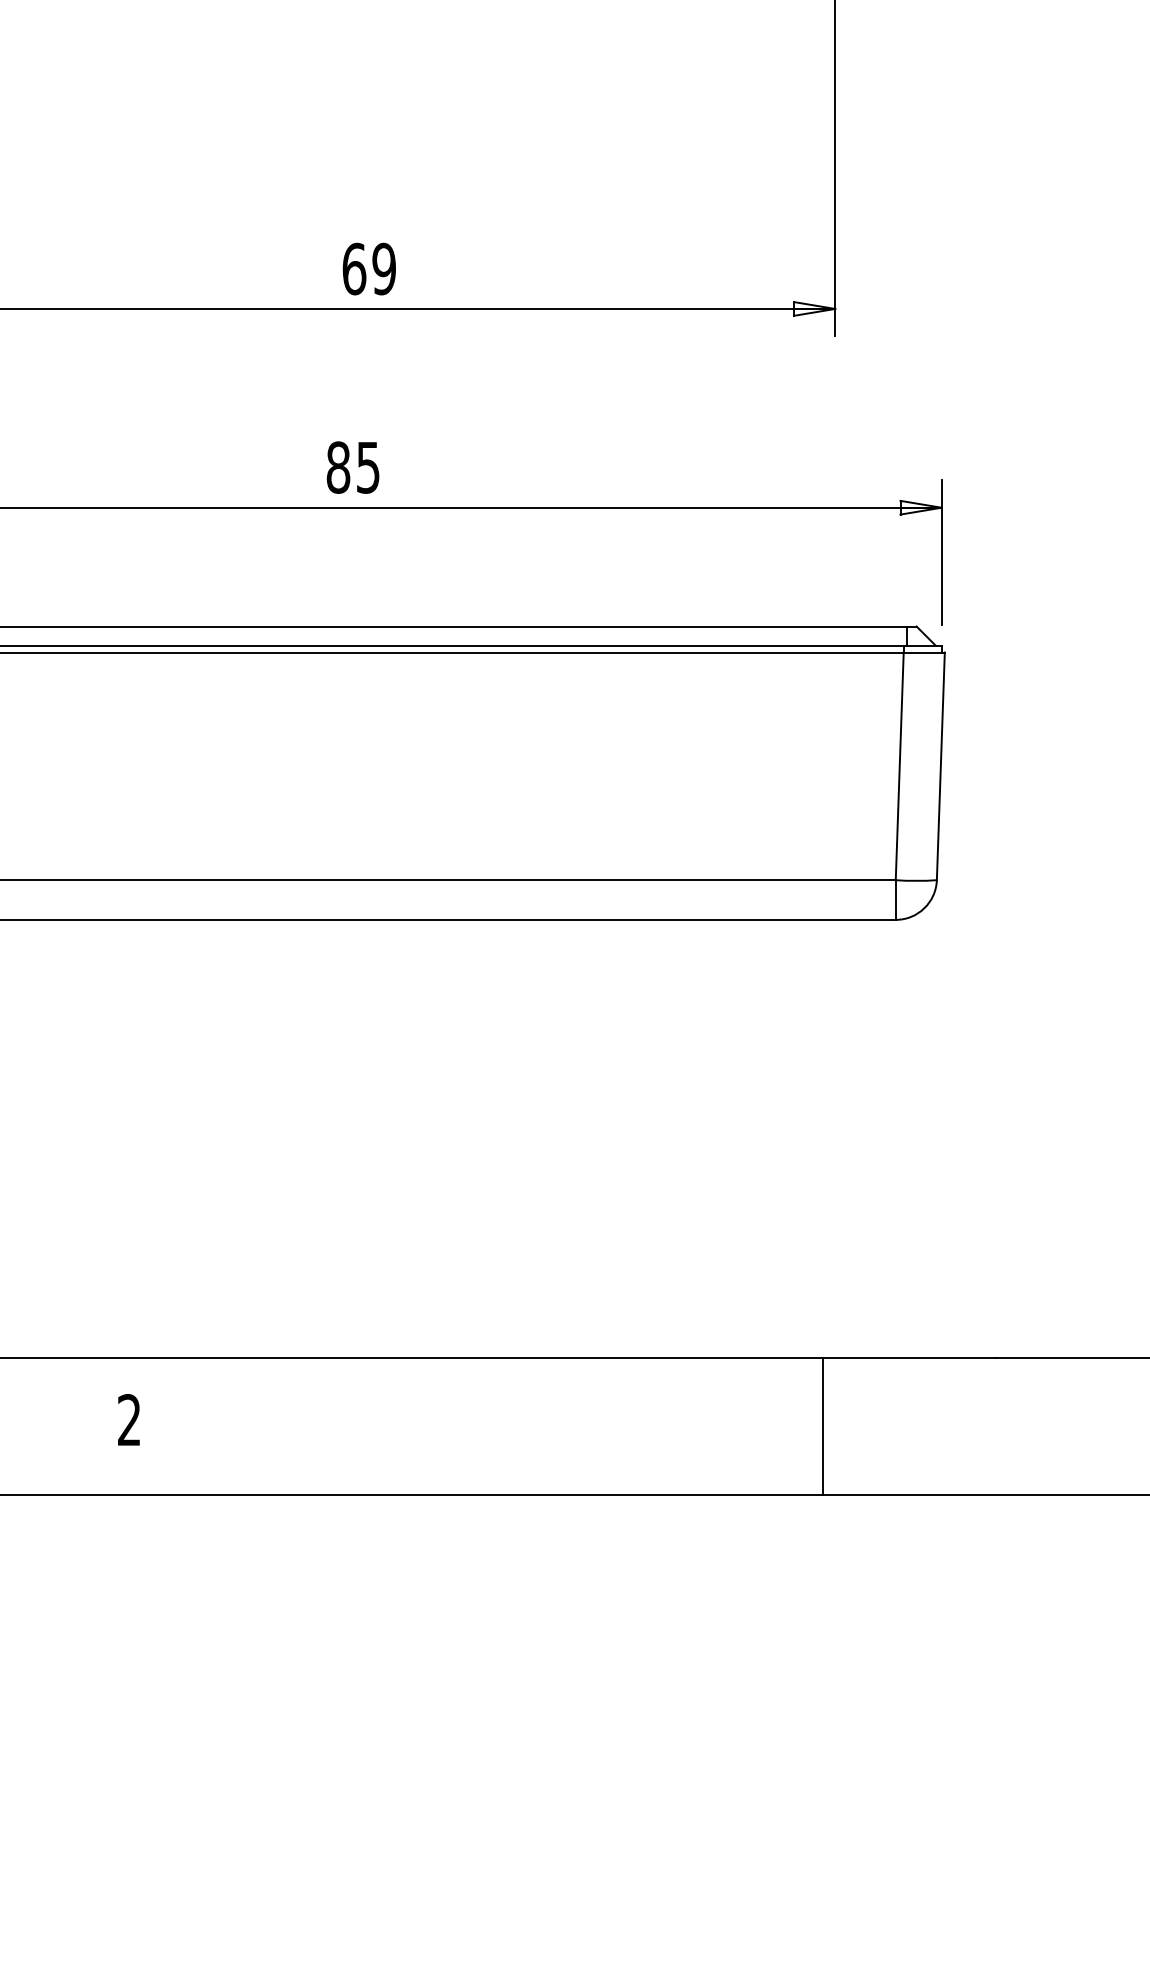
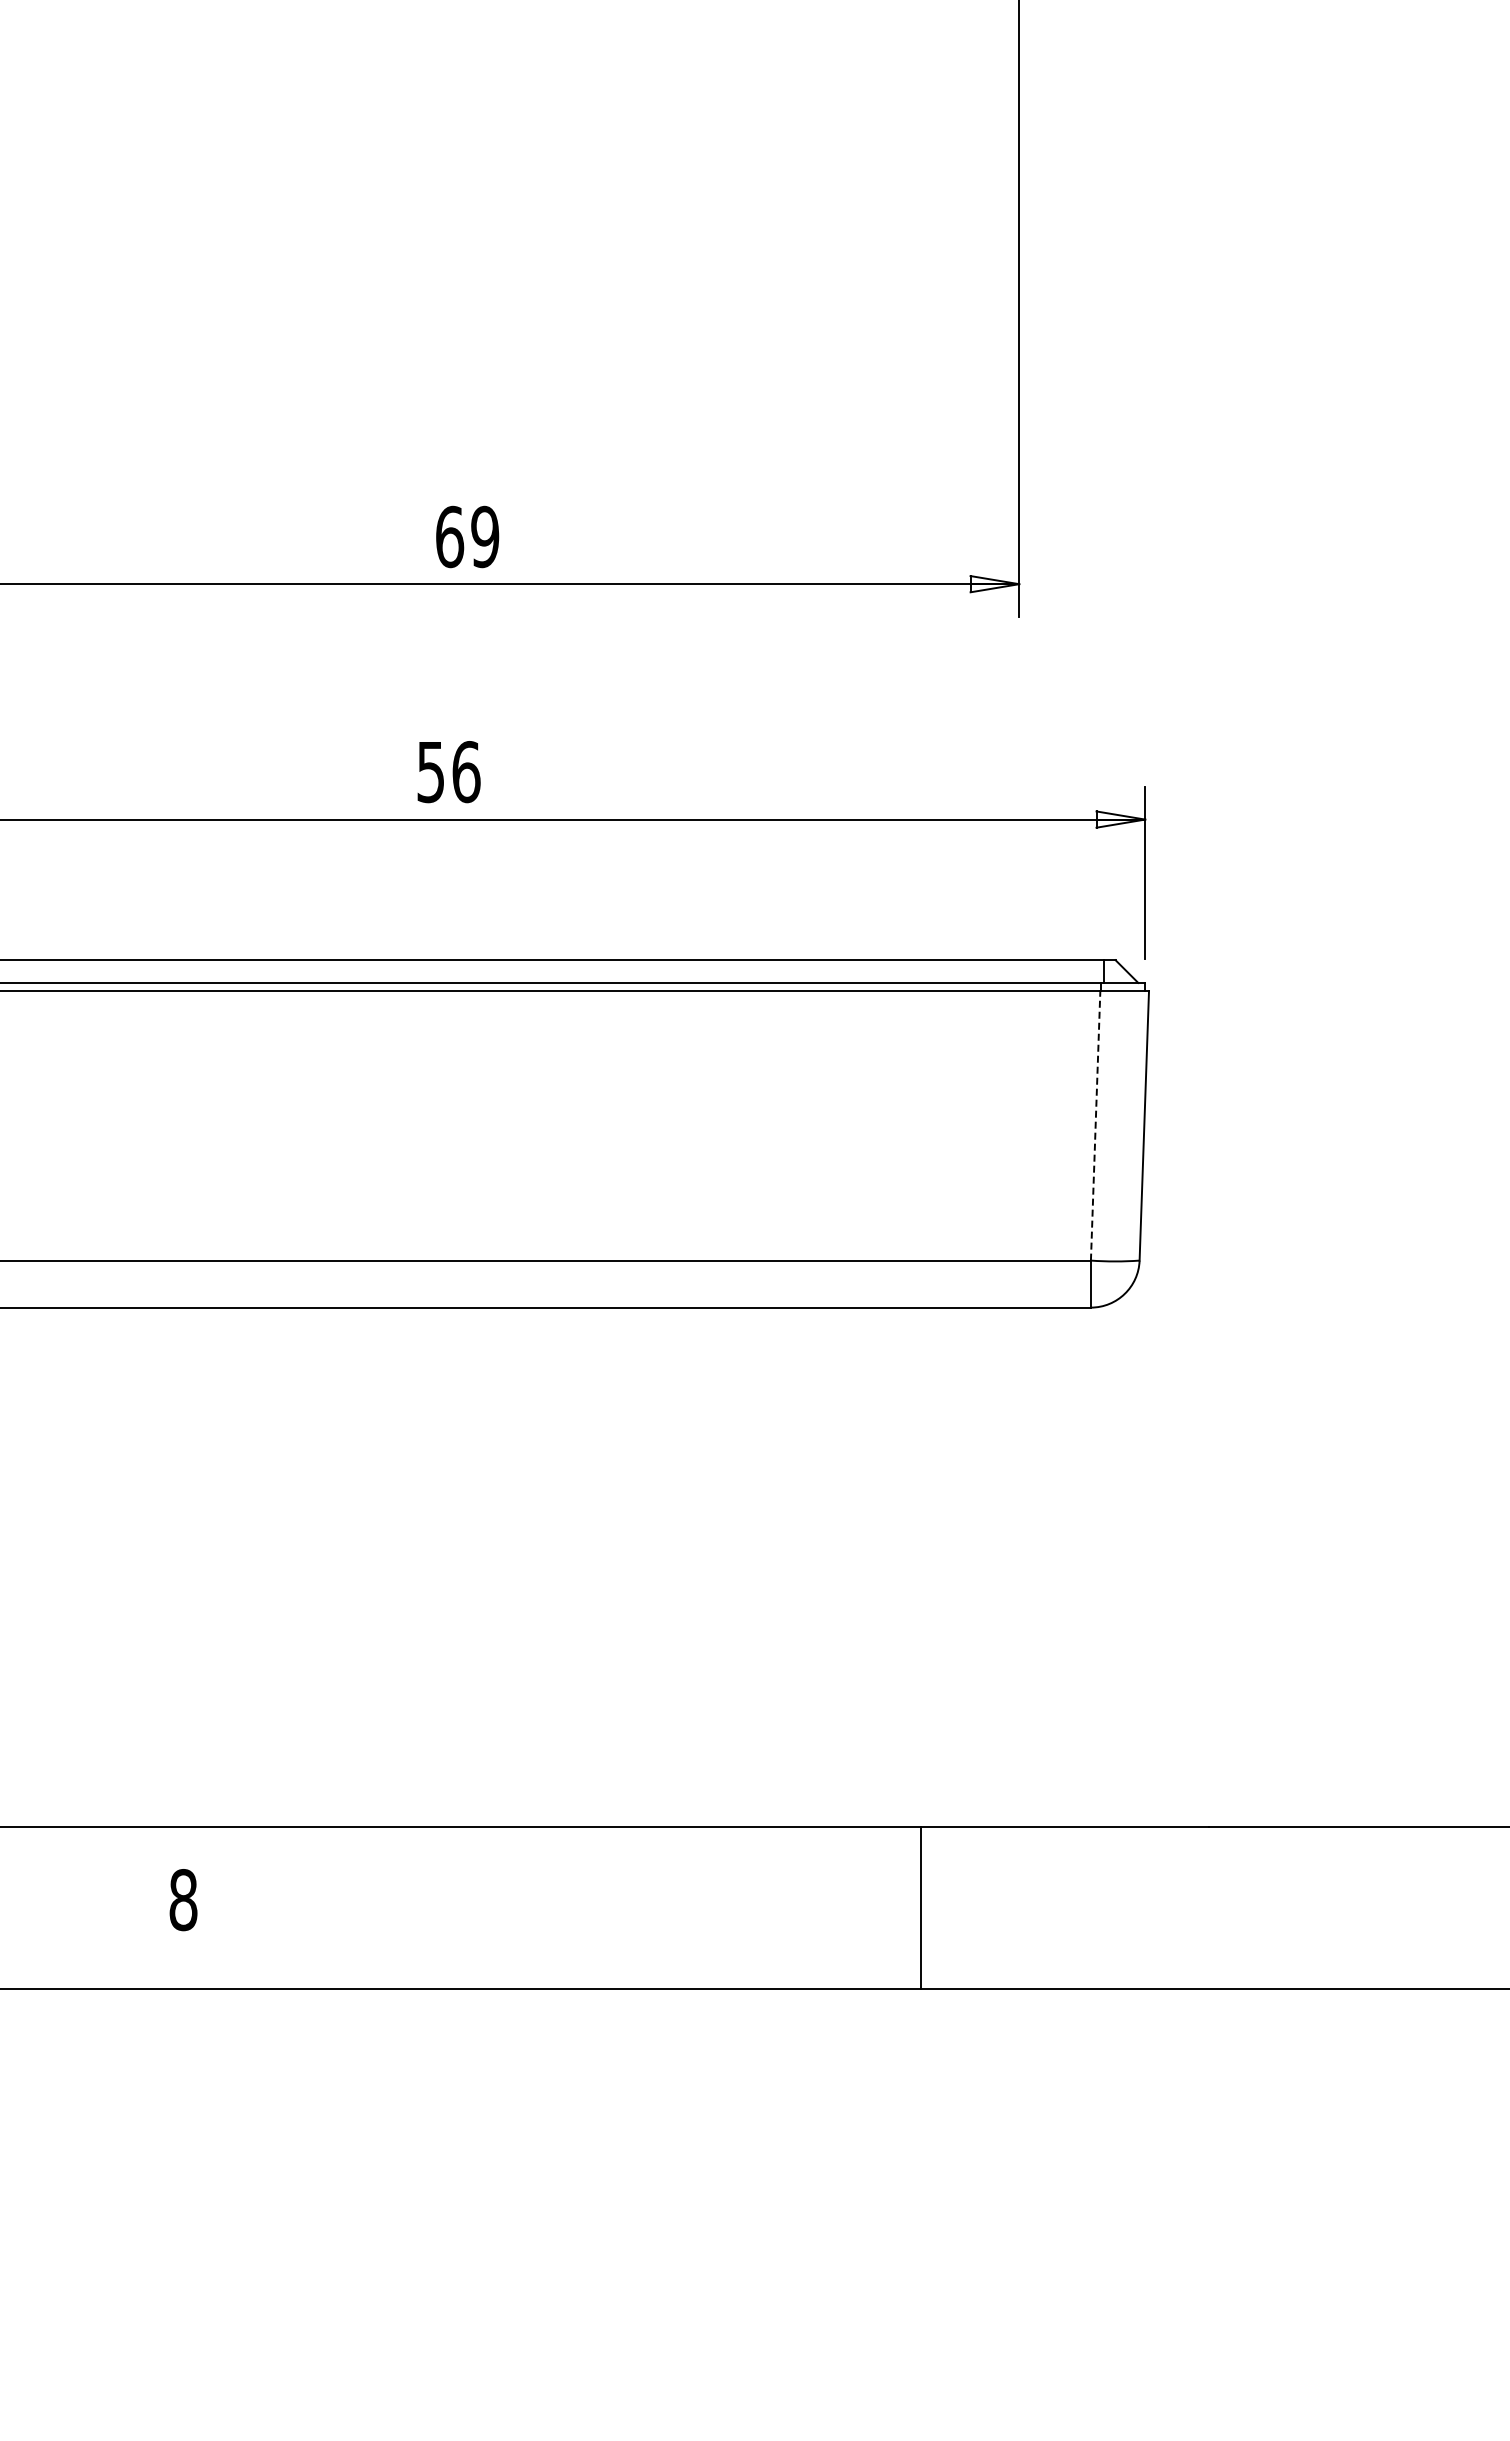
text: (353, 467) -> (448, 772), 85 -> 56
line: (899, 766) -> (1095, 1125), solid -> dashed
text: (129, 1420) -> (183, 1900), 2 -> 8
line: (822, 1426) -> (920, 1907), moved

